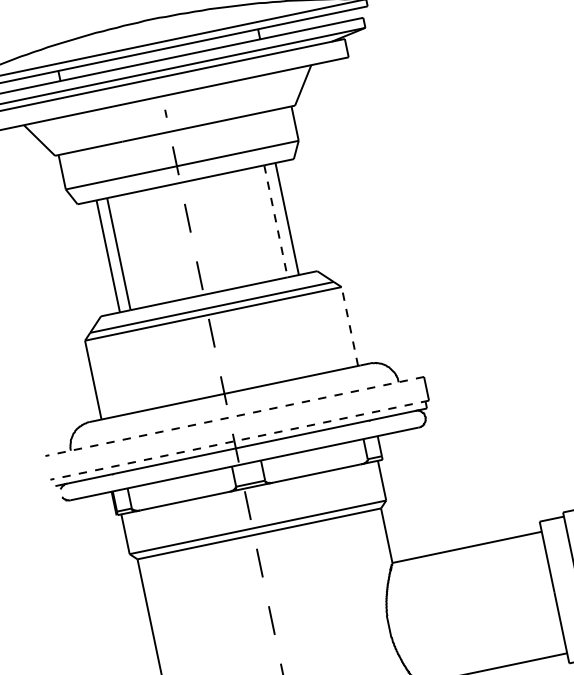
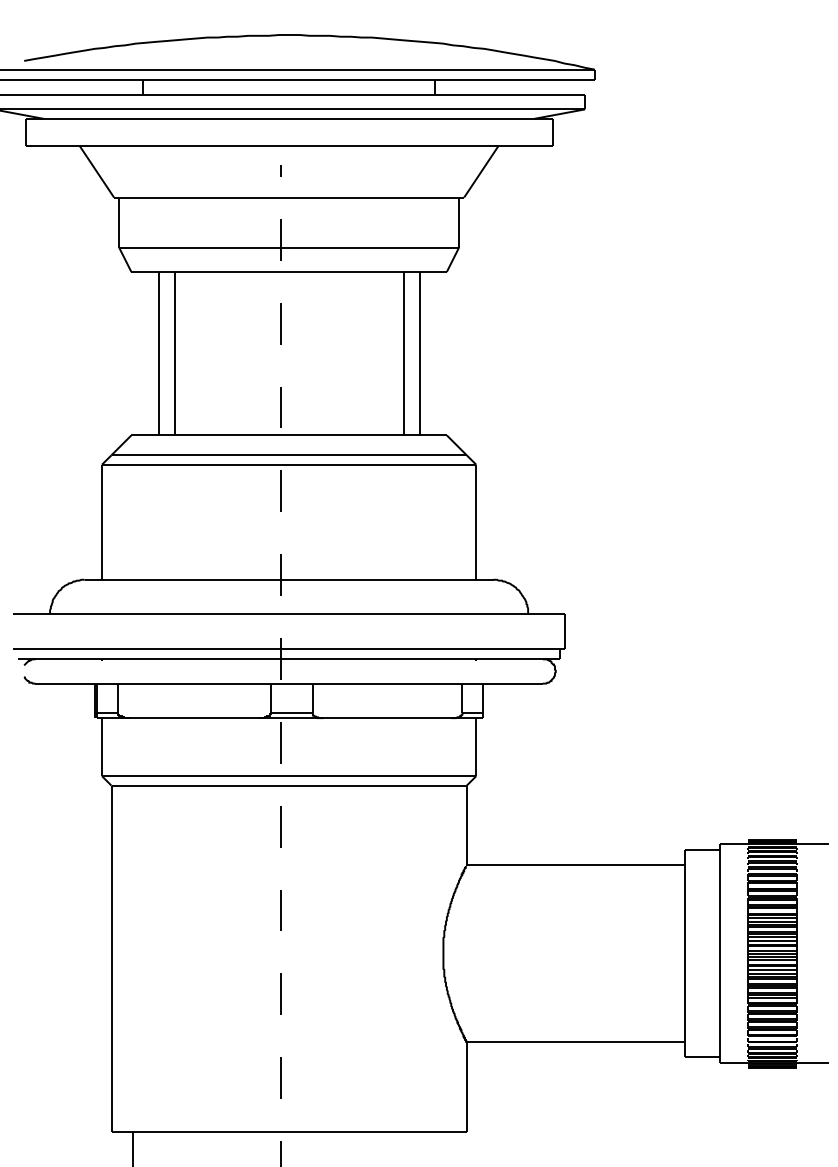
line: (275, 221) -> (403, 353), dashed -> solid
line: (350, 326) -> (476, 522), dashed -> solid
line: (234, 416) -> (288, 614), dashed -> solid
line: (239, 439) -> (288, 648), dashed -> solid

